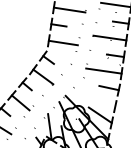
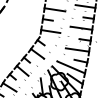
line: (94, 97) -> (71, 67), added

